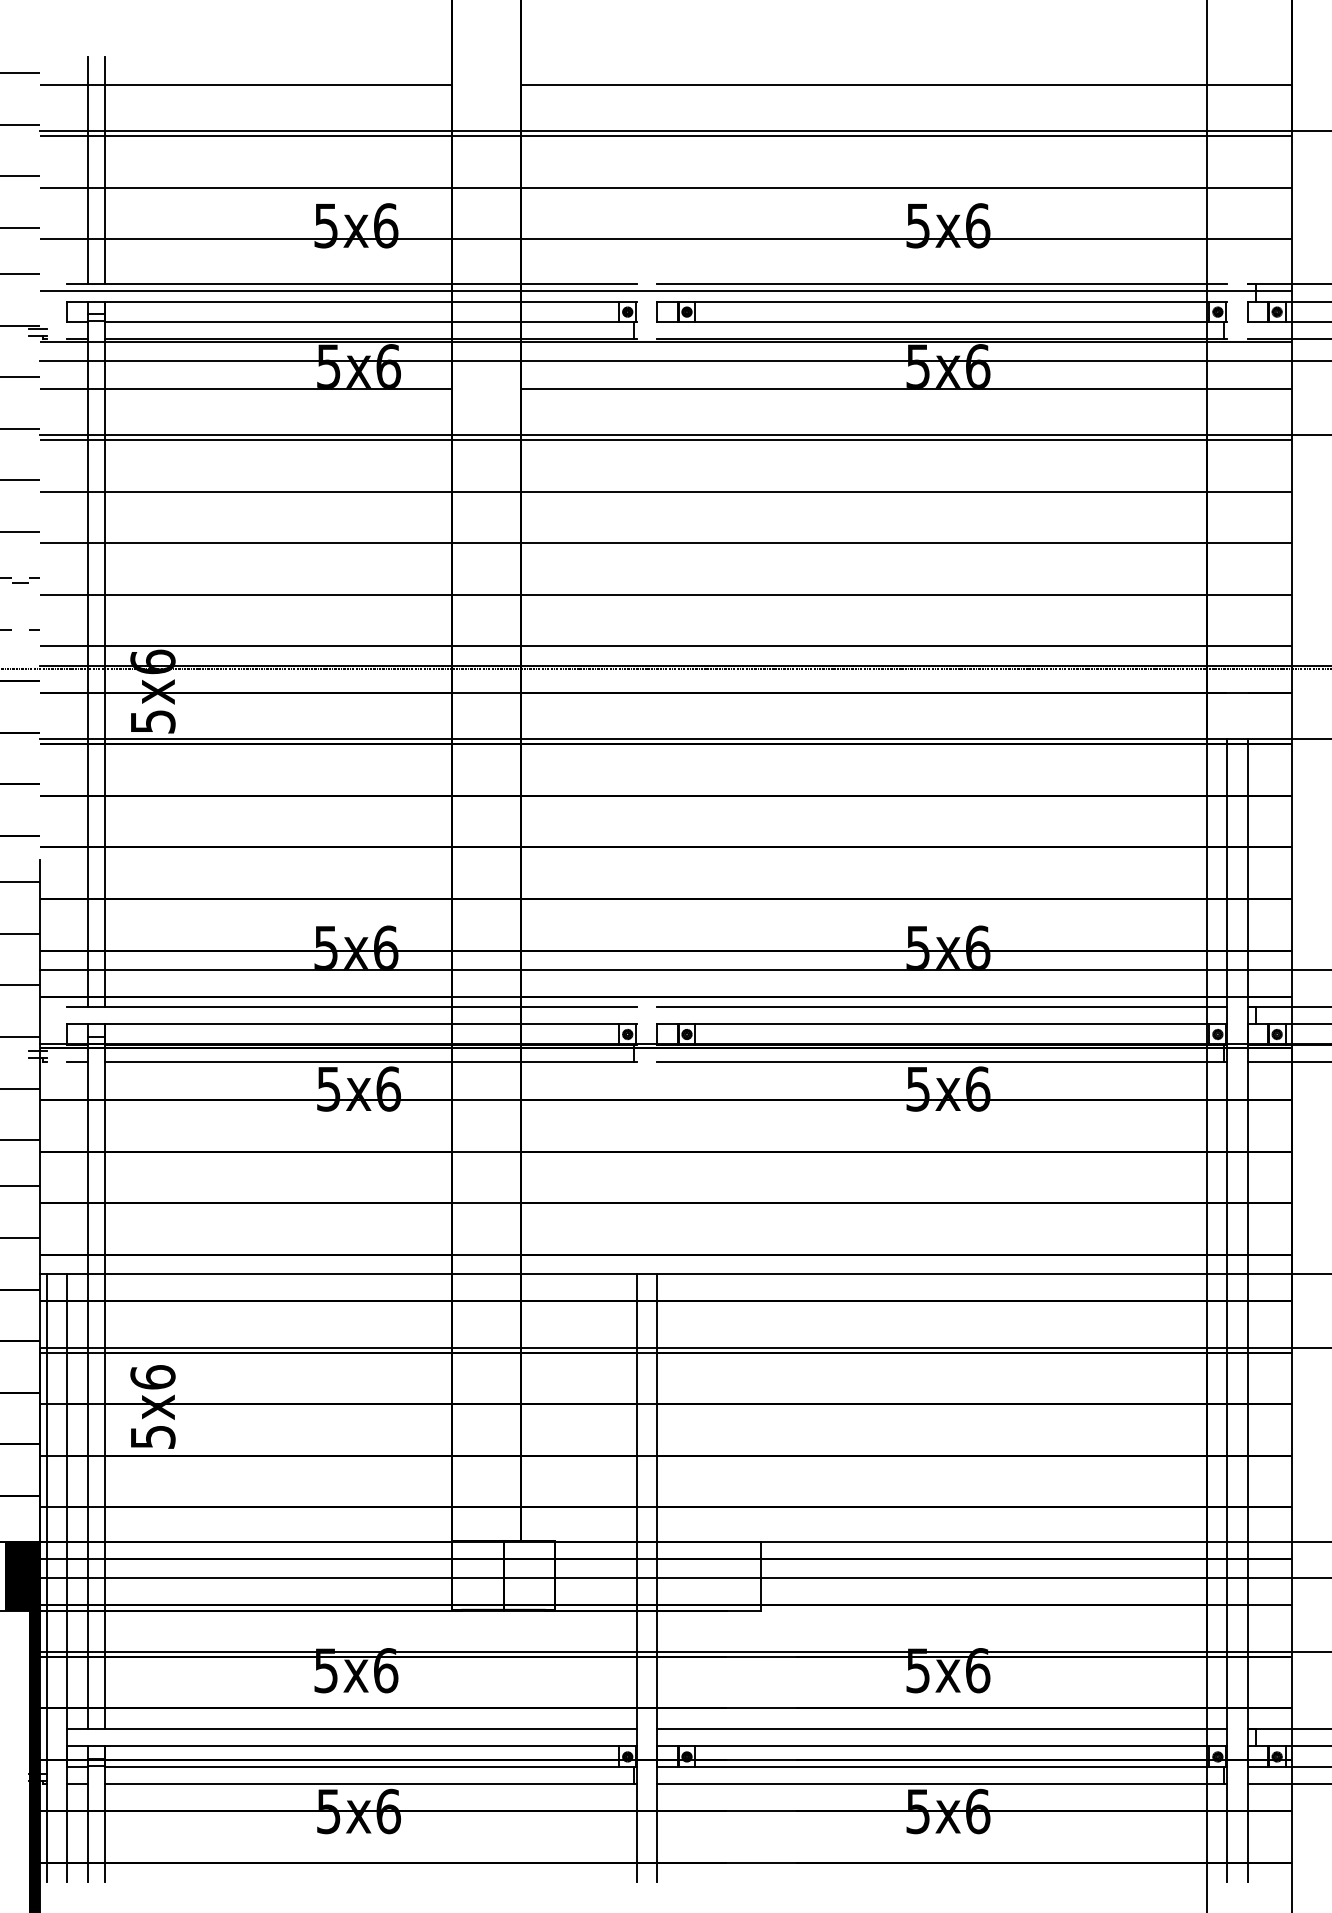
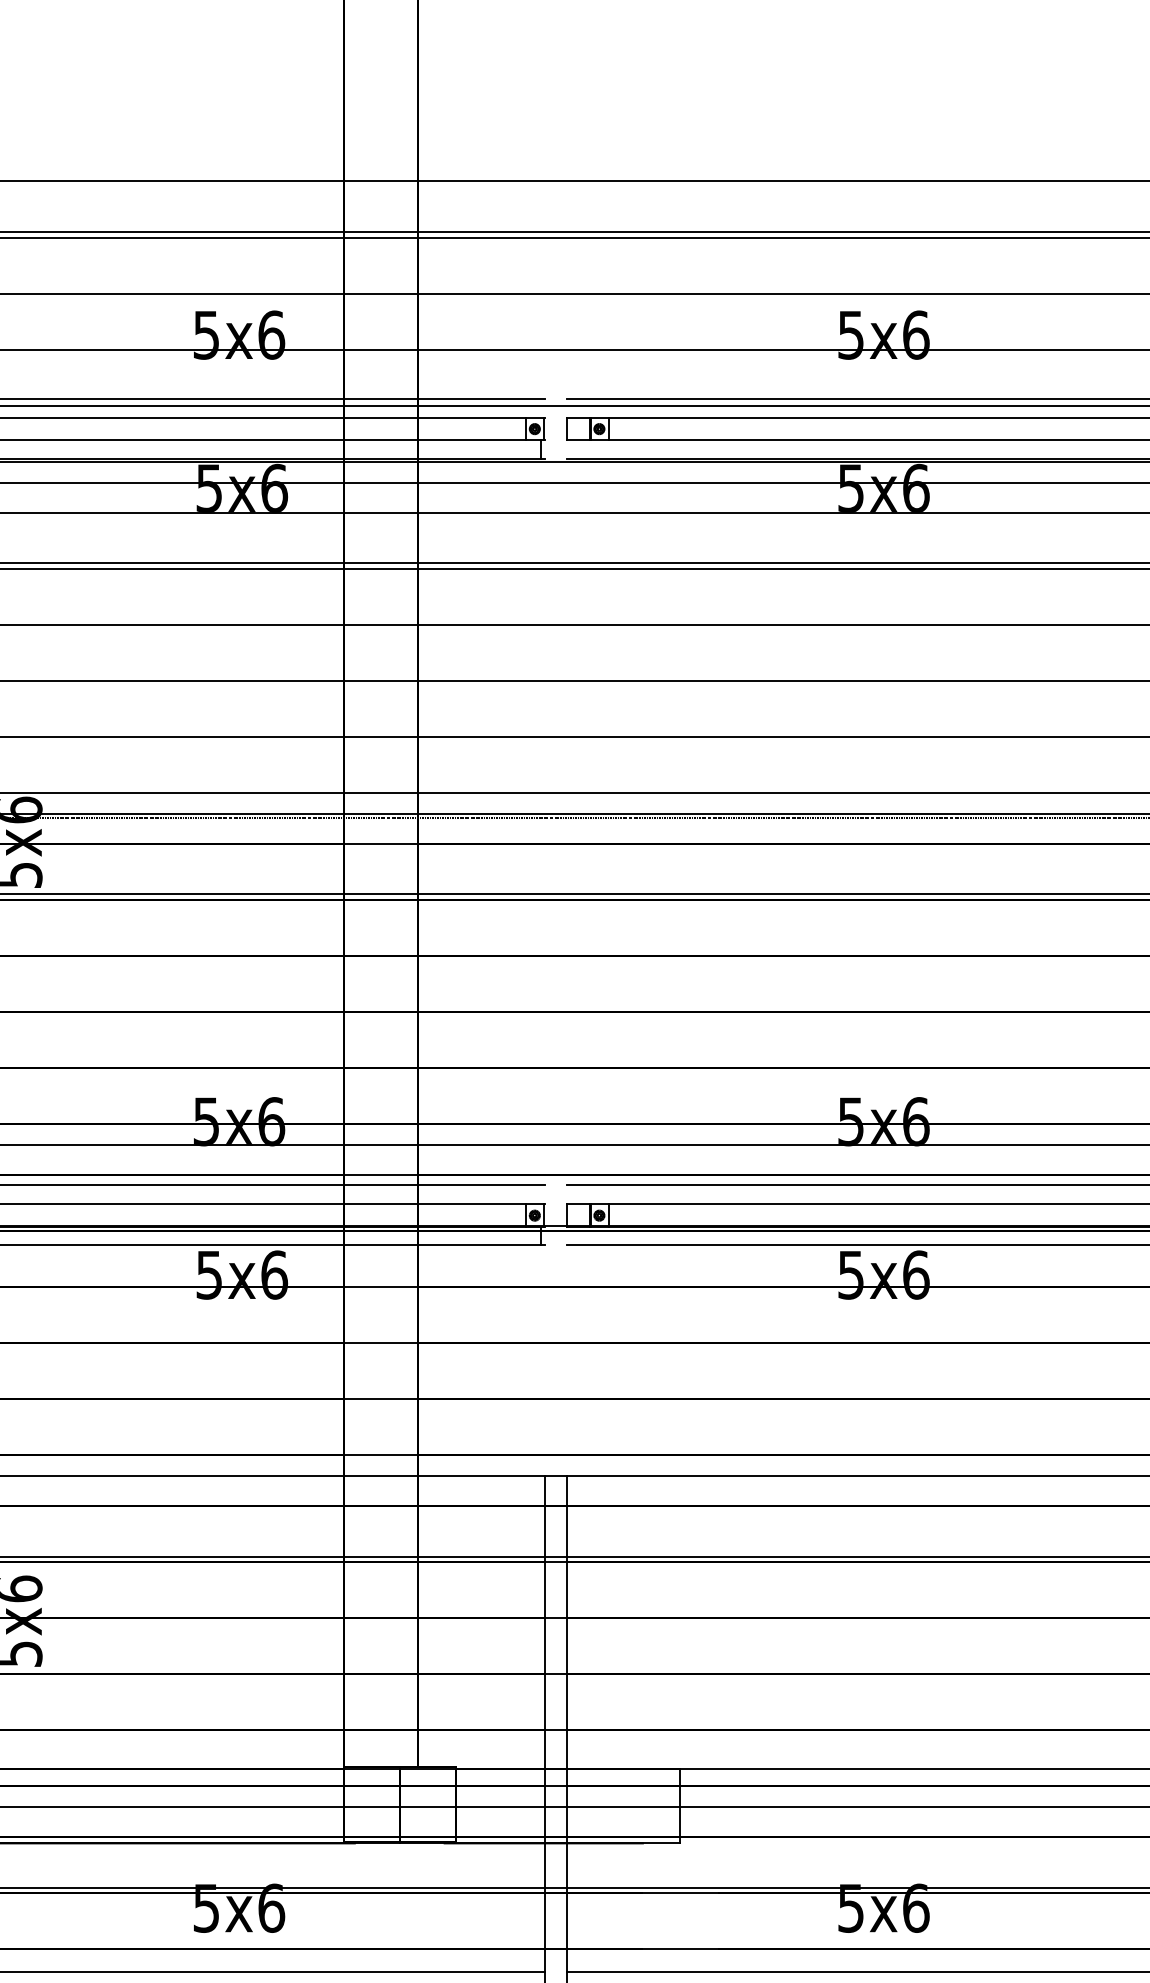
hatch: (486, 84) -> (381, 181), added
hatch: (486, 388) -> (381, 512), added

